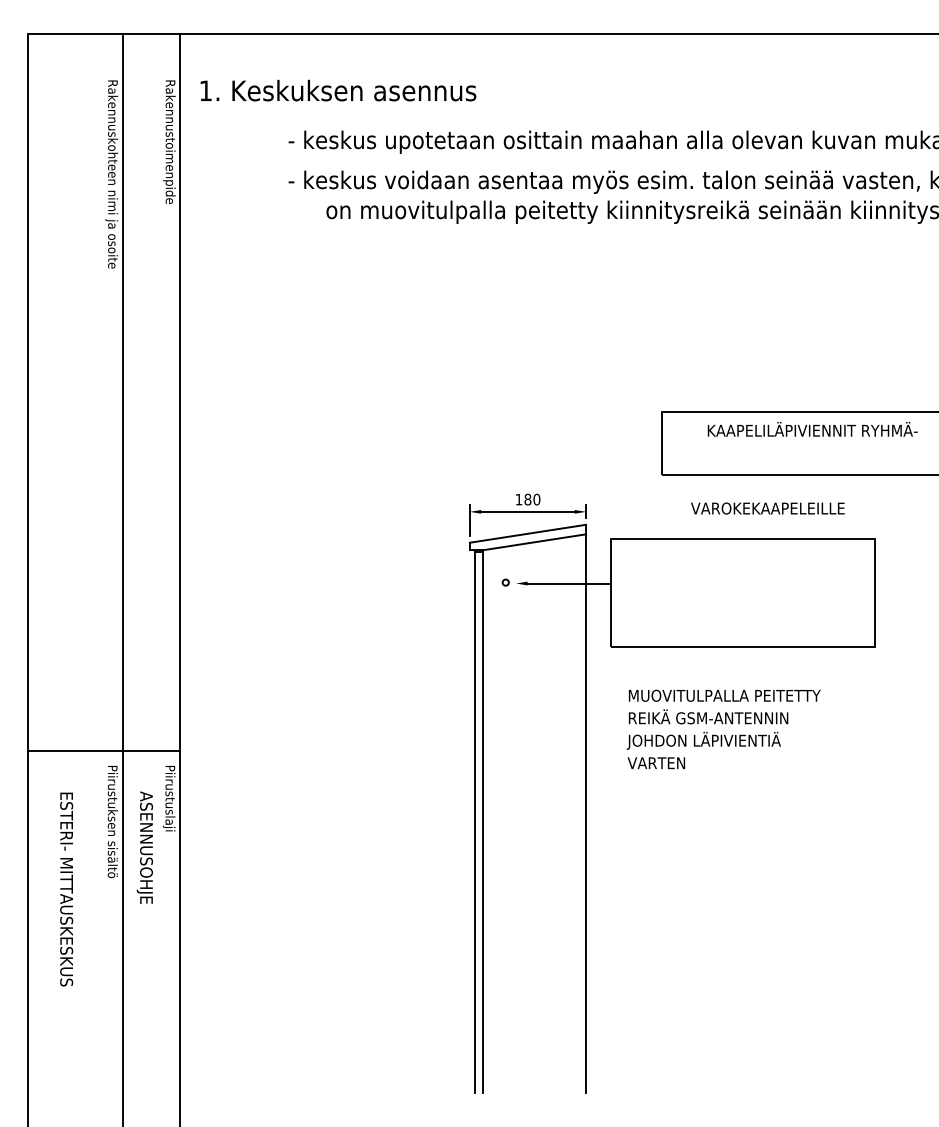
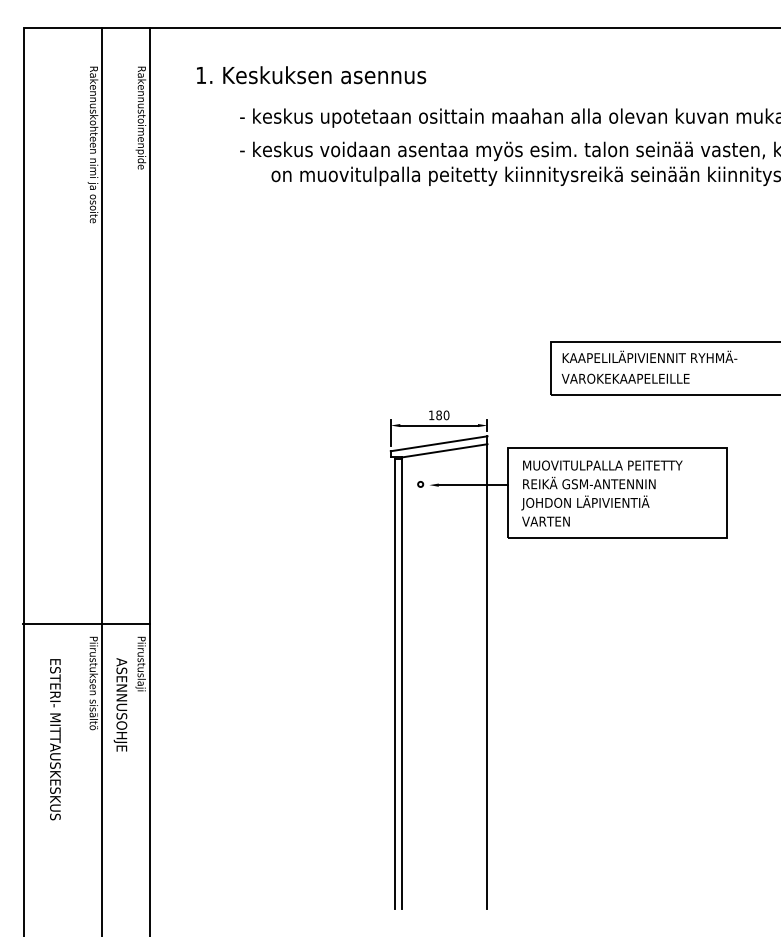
text: (338, 90) -> (311, 75), moved
text: (812, 428) -> (649, 356), moved
text: (767, 508) -> (625, 378), moved
text: (723, 729) -> (601, 493), moved

